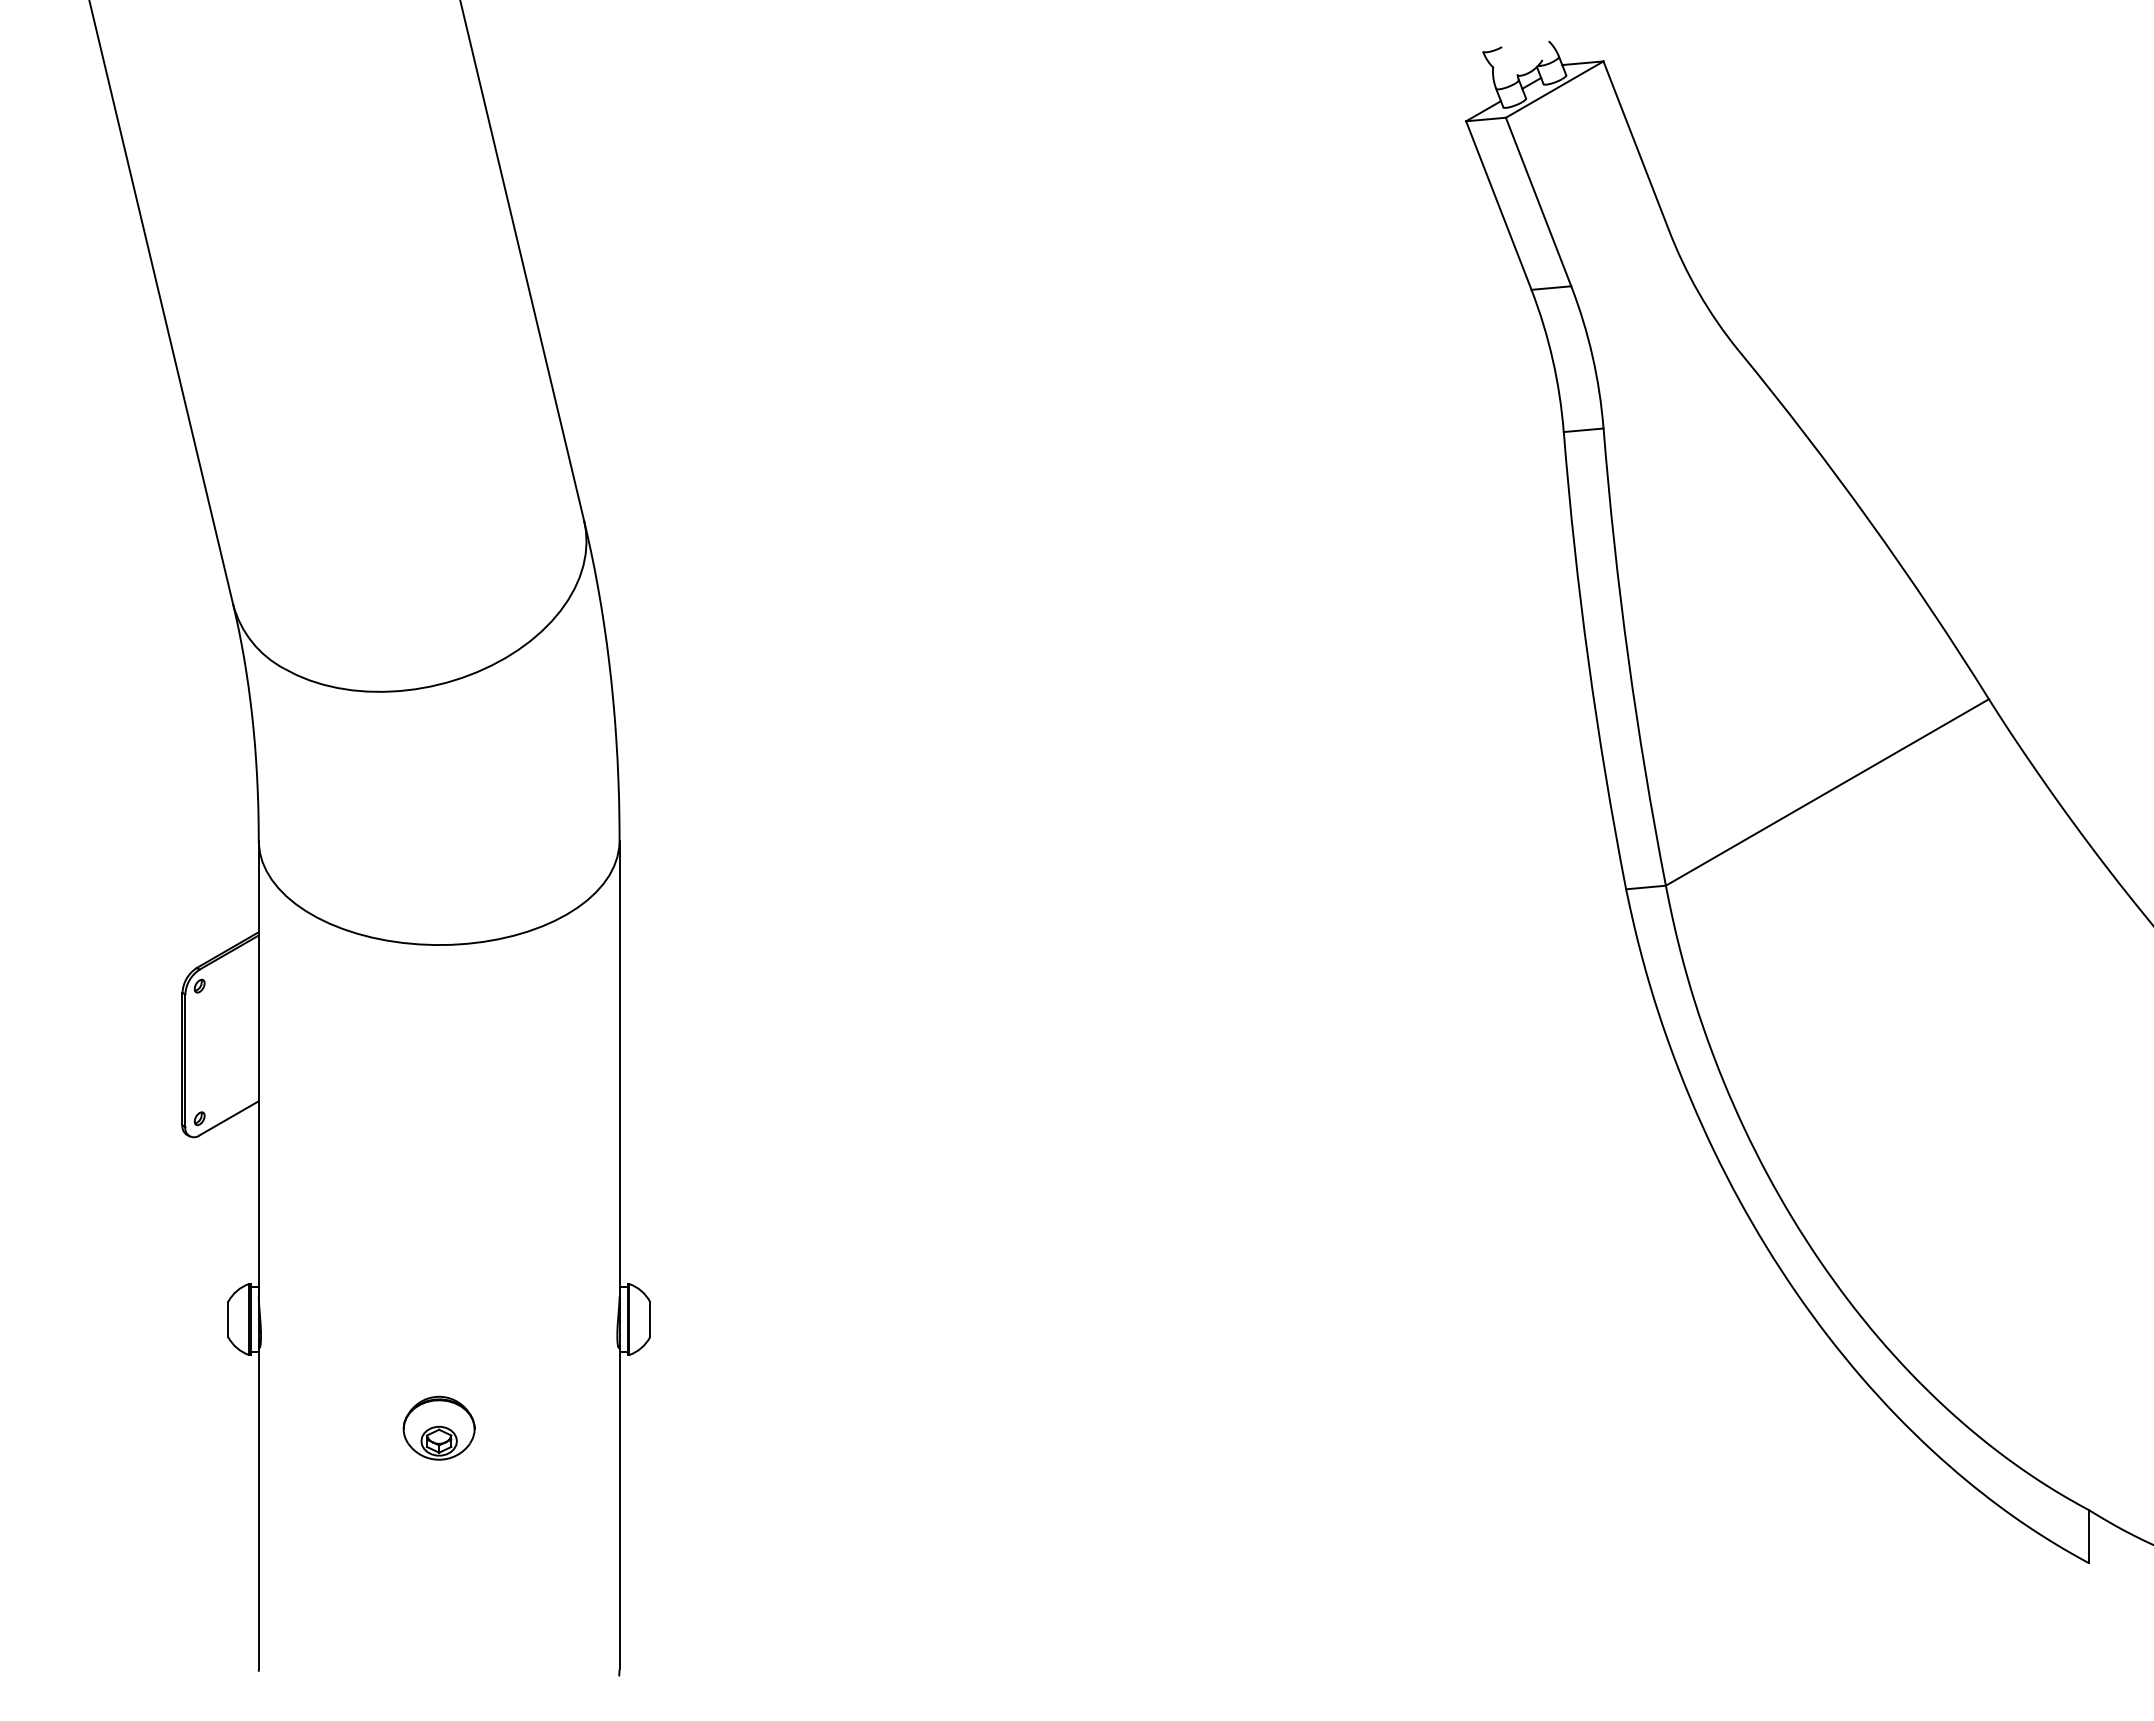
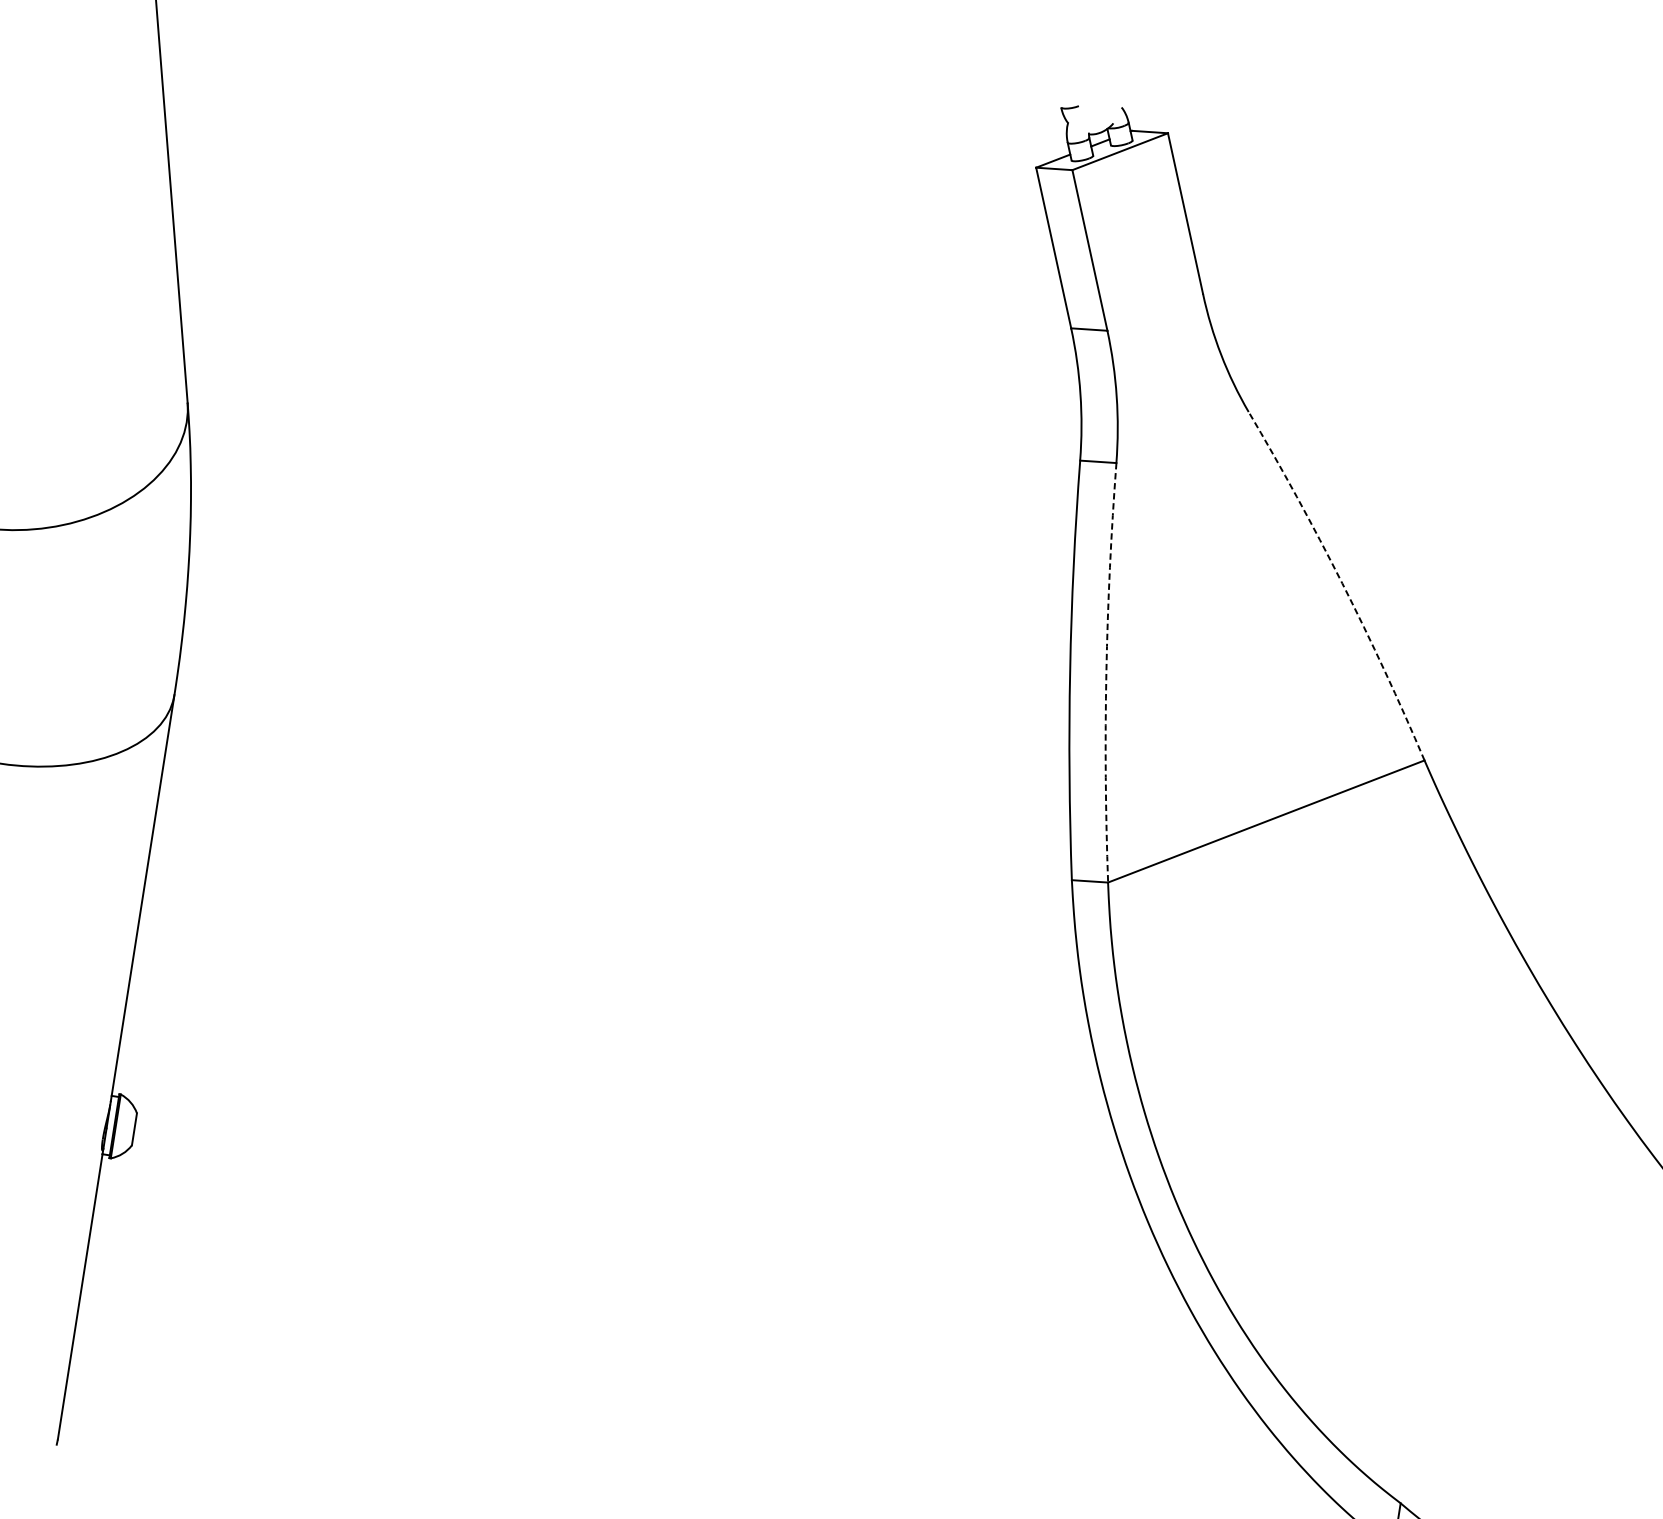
arc: (1869, 520) -> (1342, 583), solid -> dashed
arc: (1628, 658) -> (1106, 673), solid -> dashed

